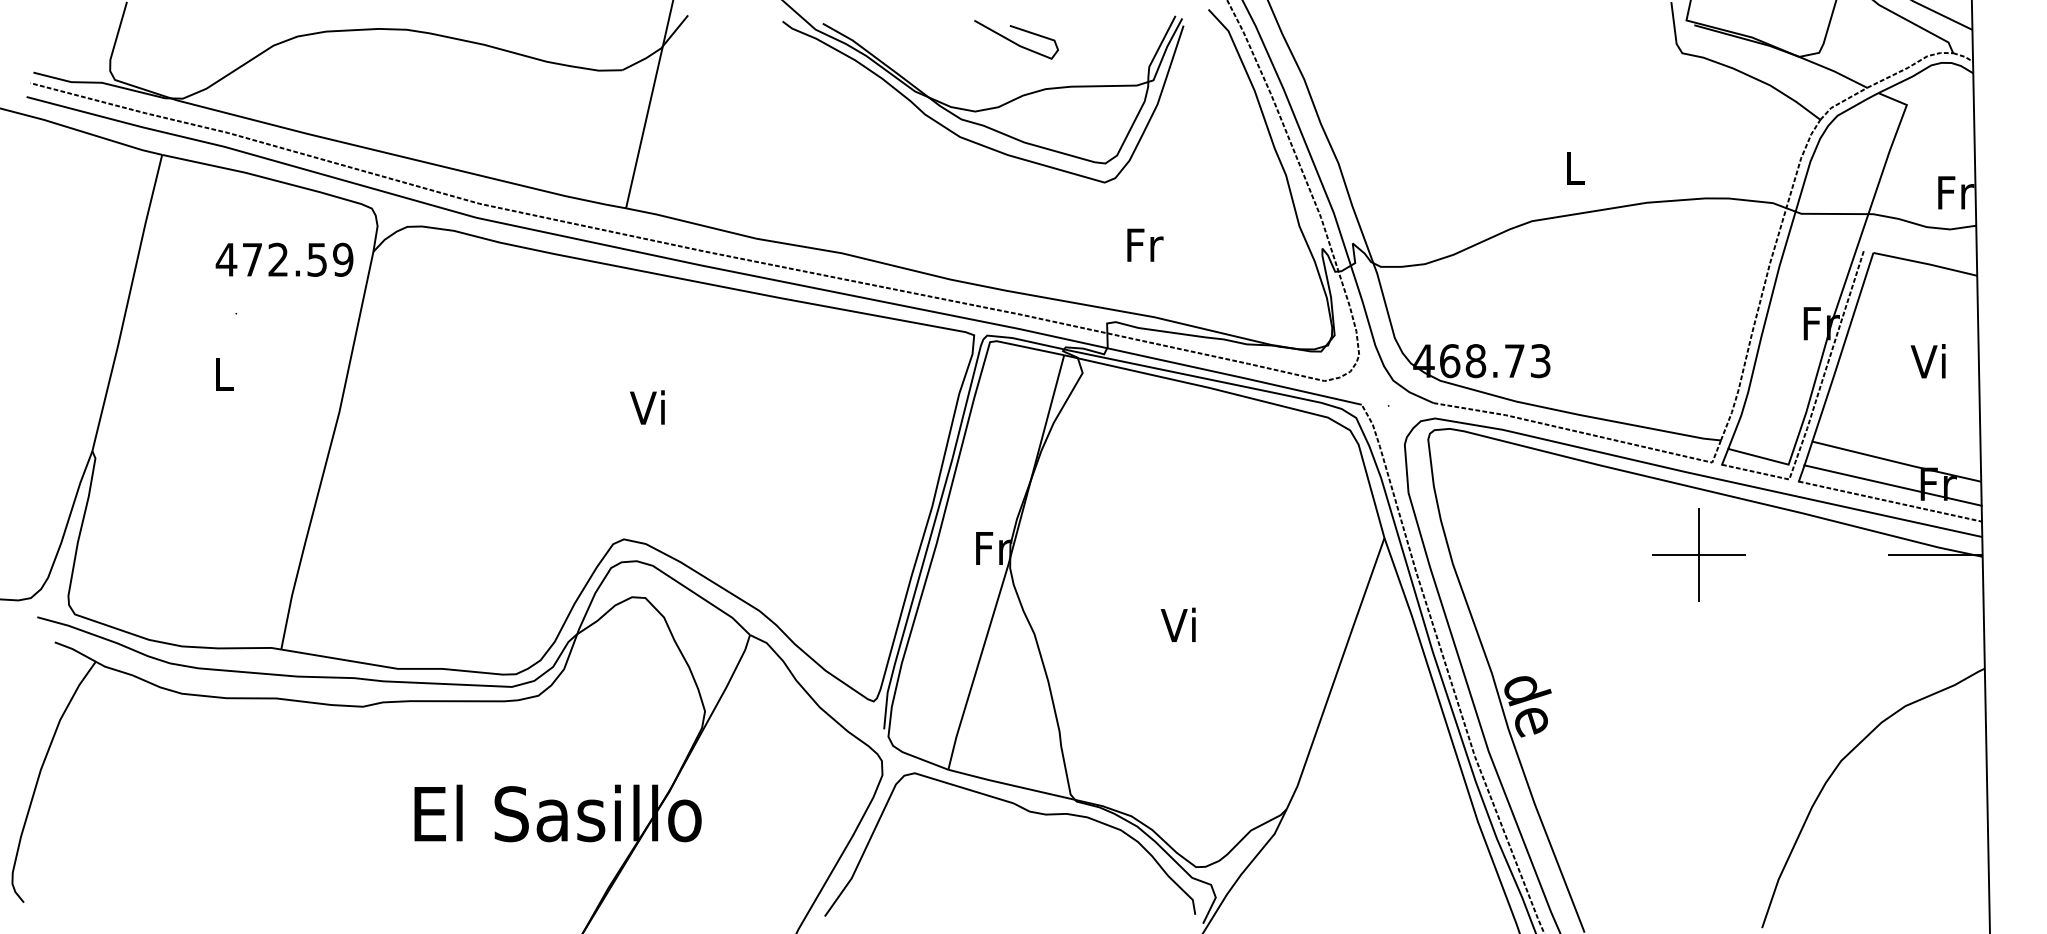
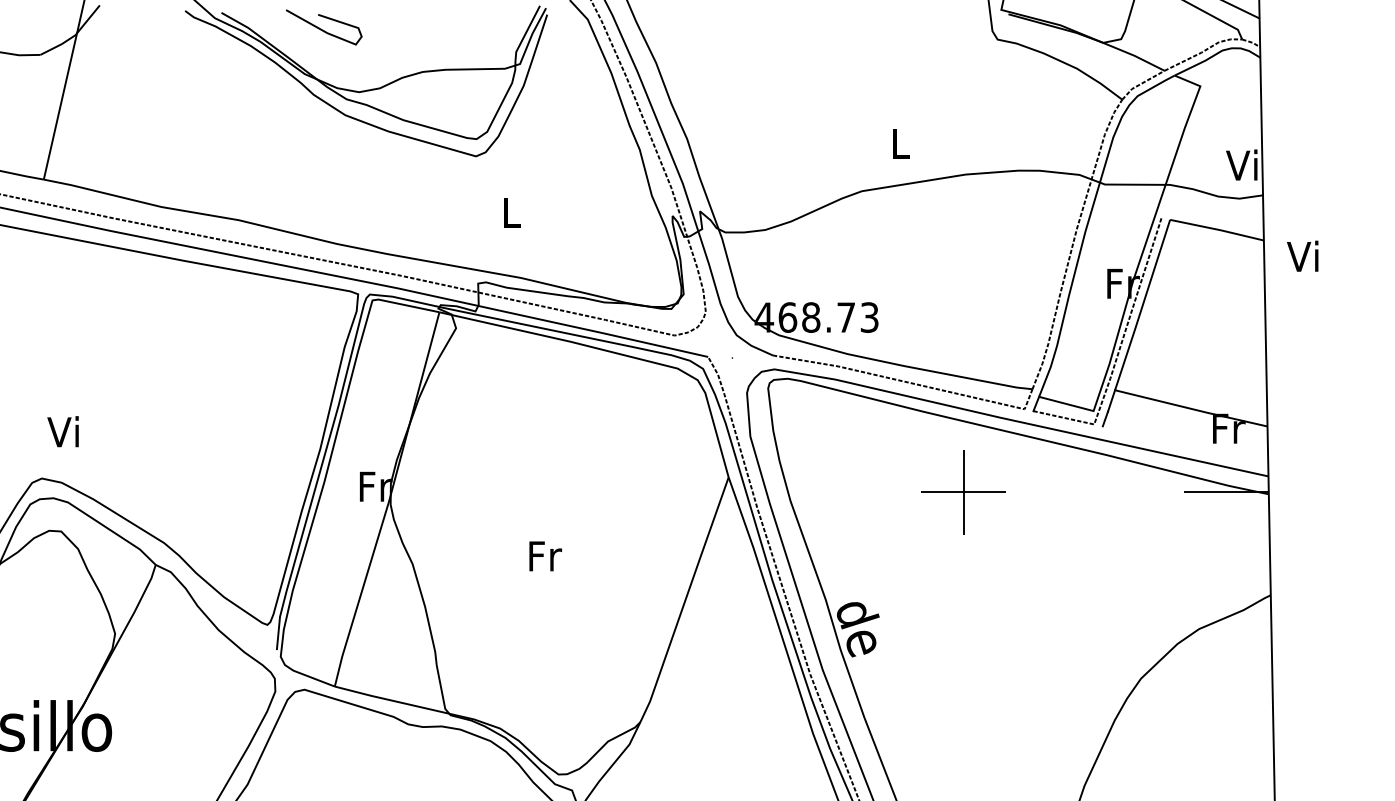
curve: (1014, 41) -> (322, 28), moved
text: (1954, 192) -> (1243, 165), Fr -> Vi
text: (1145, 244) -> (512, 212), Fr -> L
text: (1927, 361) -> (1302, 256), moved
text: (647, 407) -> (63, 431), moved
line: (1892, 485) -> (1187, 429), removed
line: (1889, 501) -> (1184, 444), removed
part: (1698, 554) -> (963, 492), moved
text: (1179, 624) -> (543, 555), Vi -> Fr

